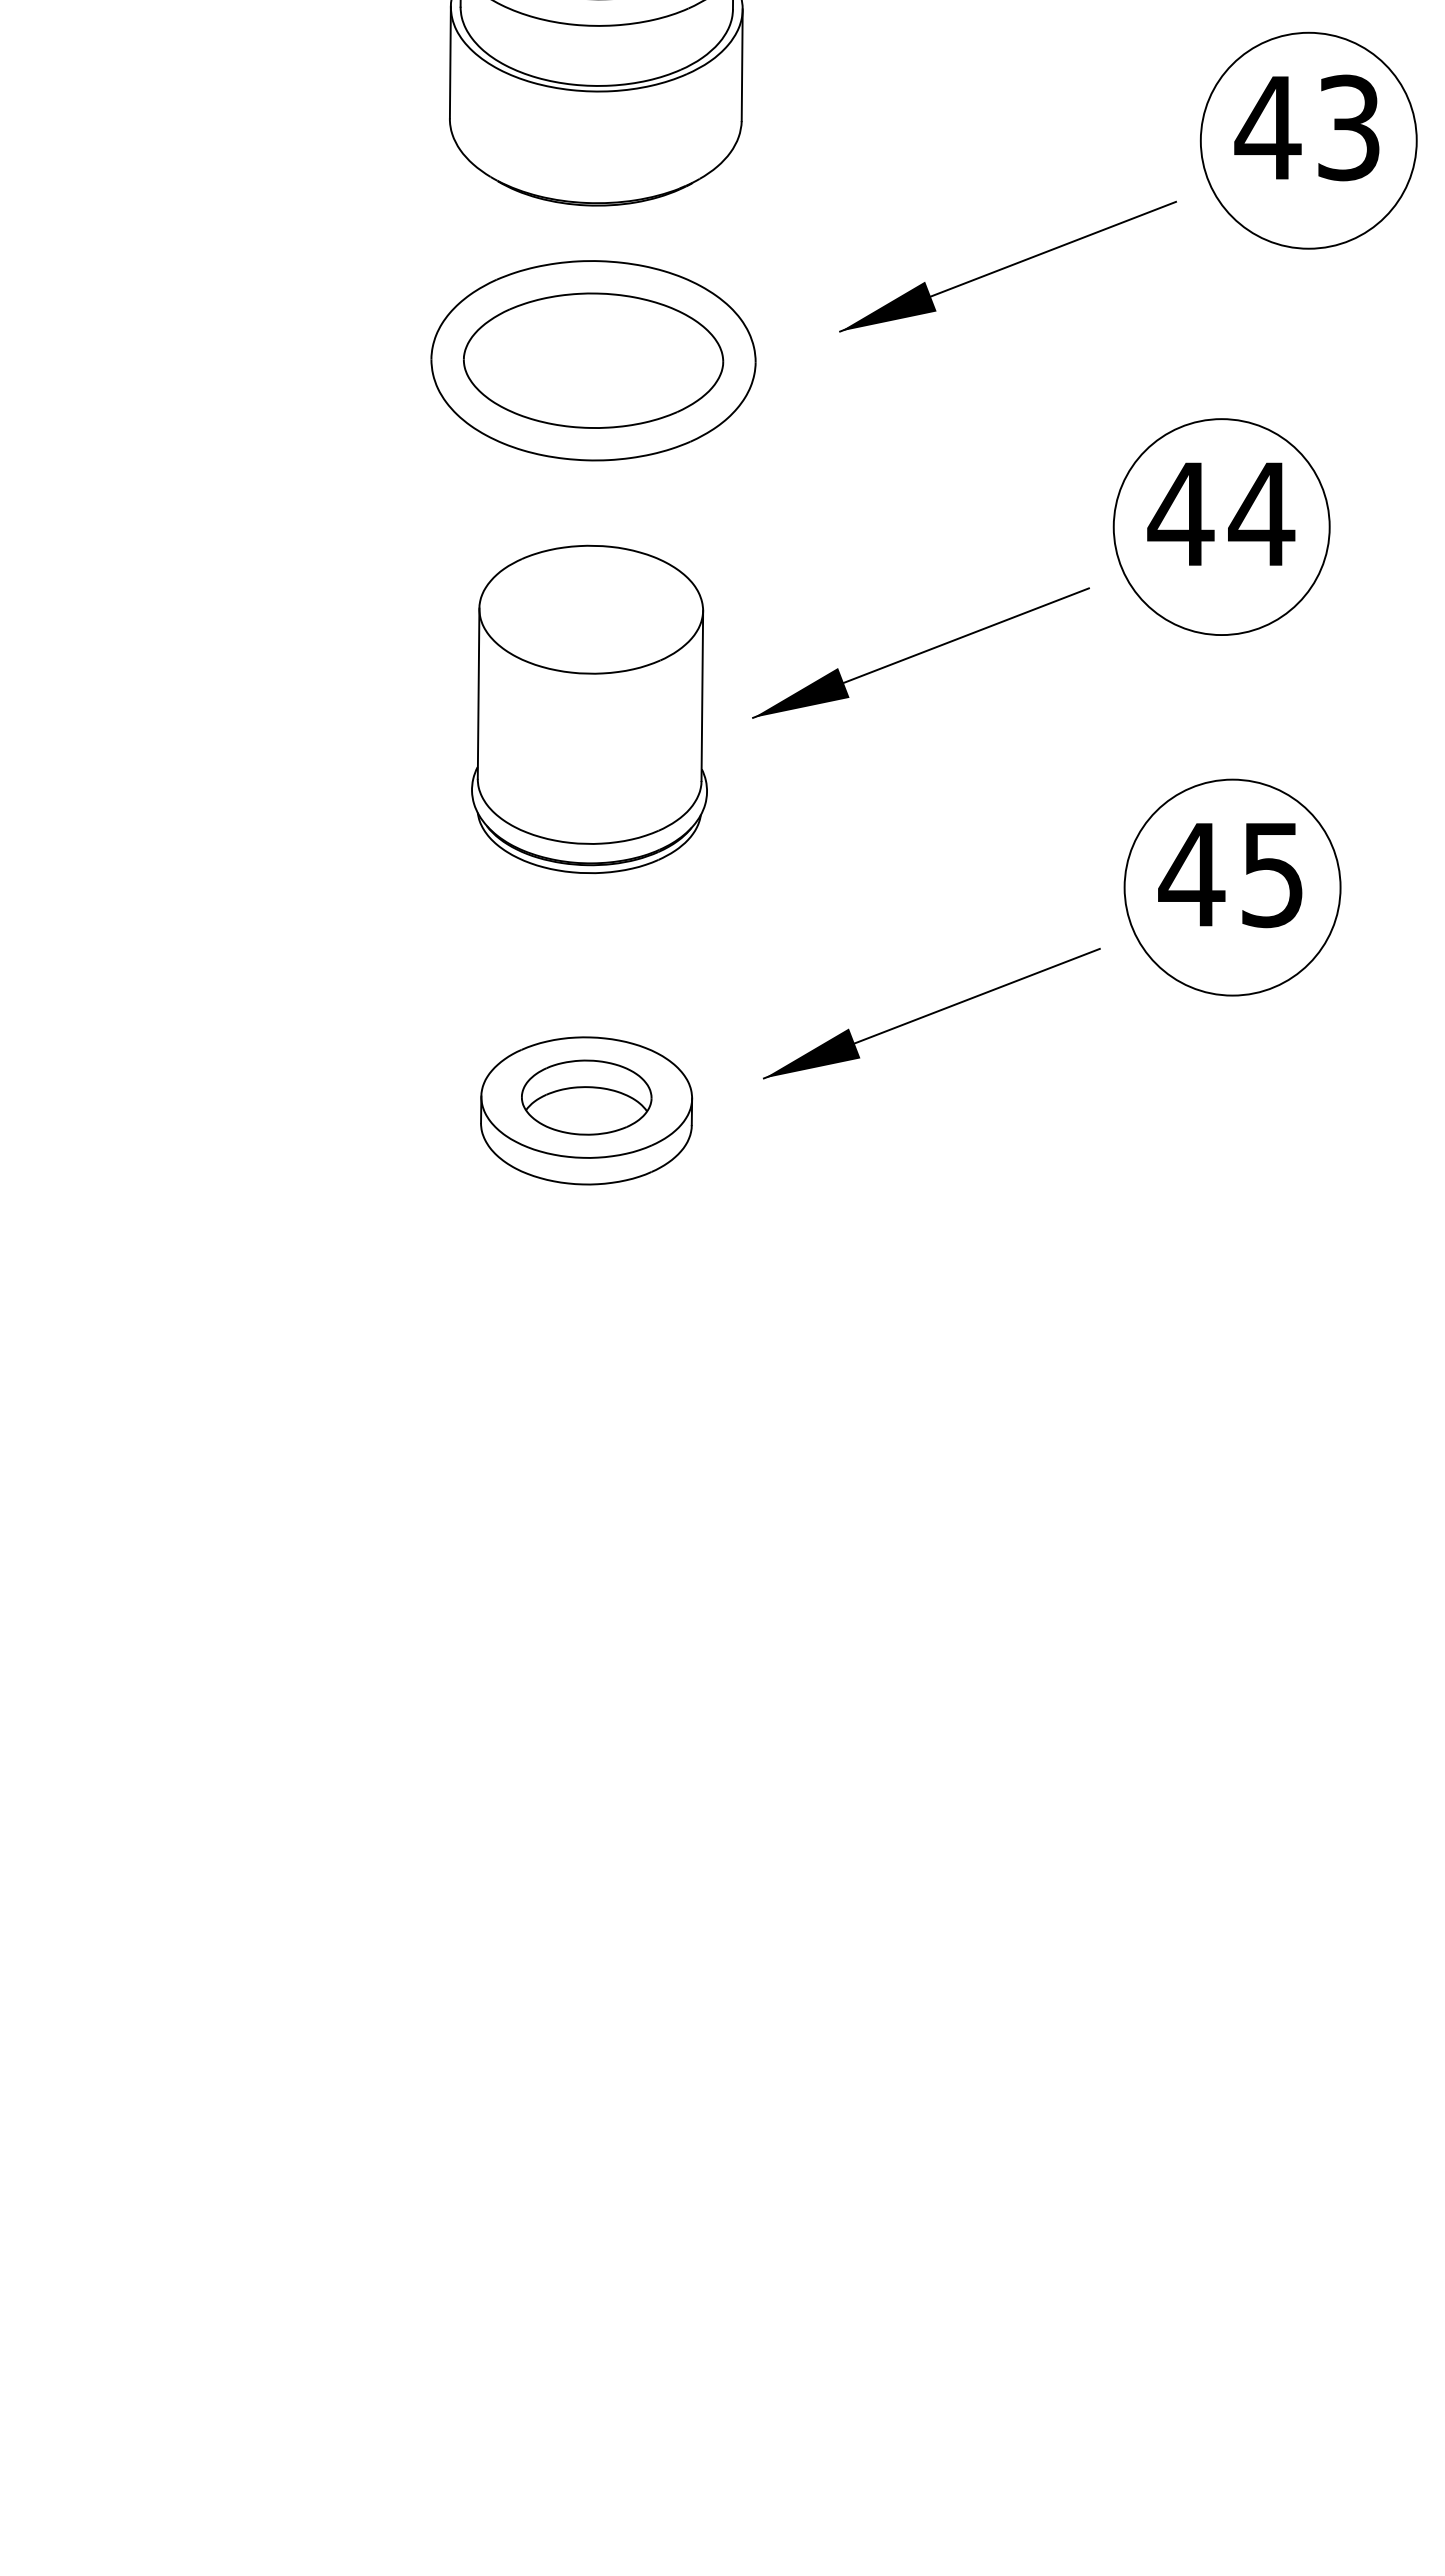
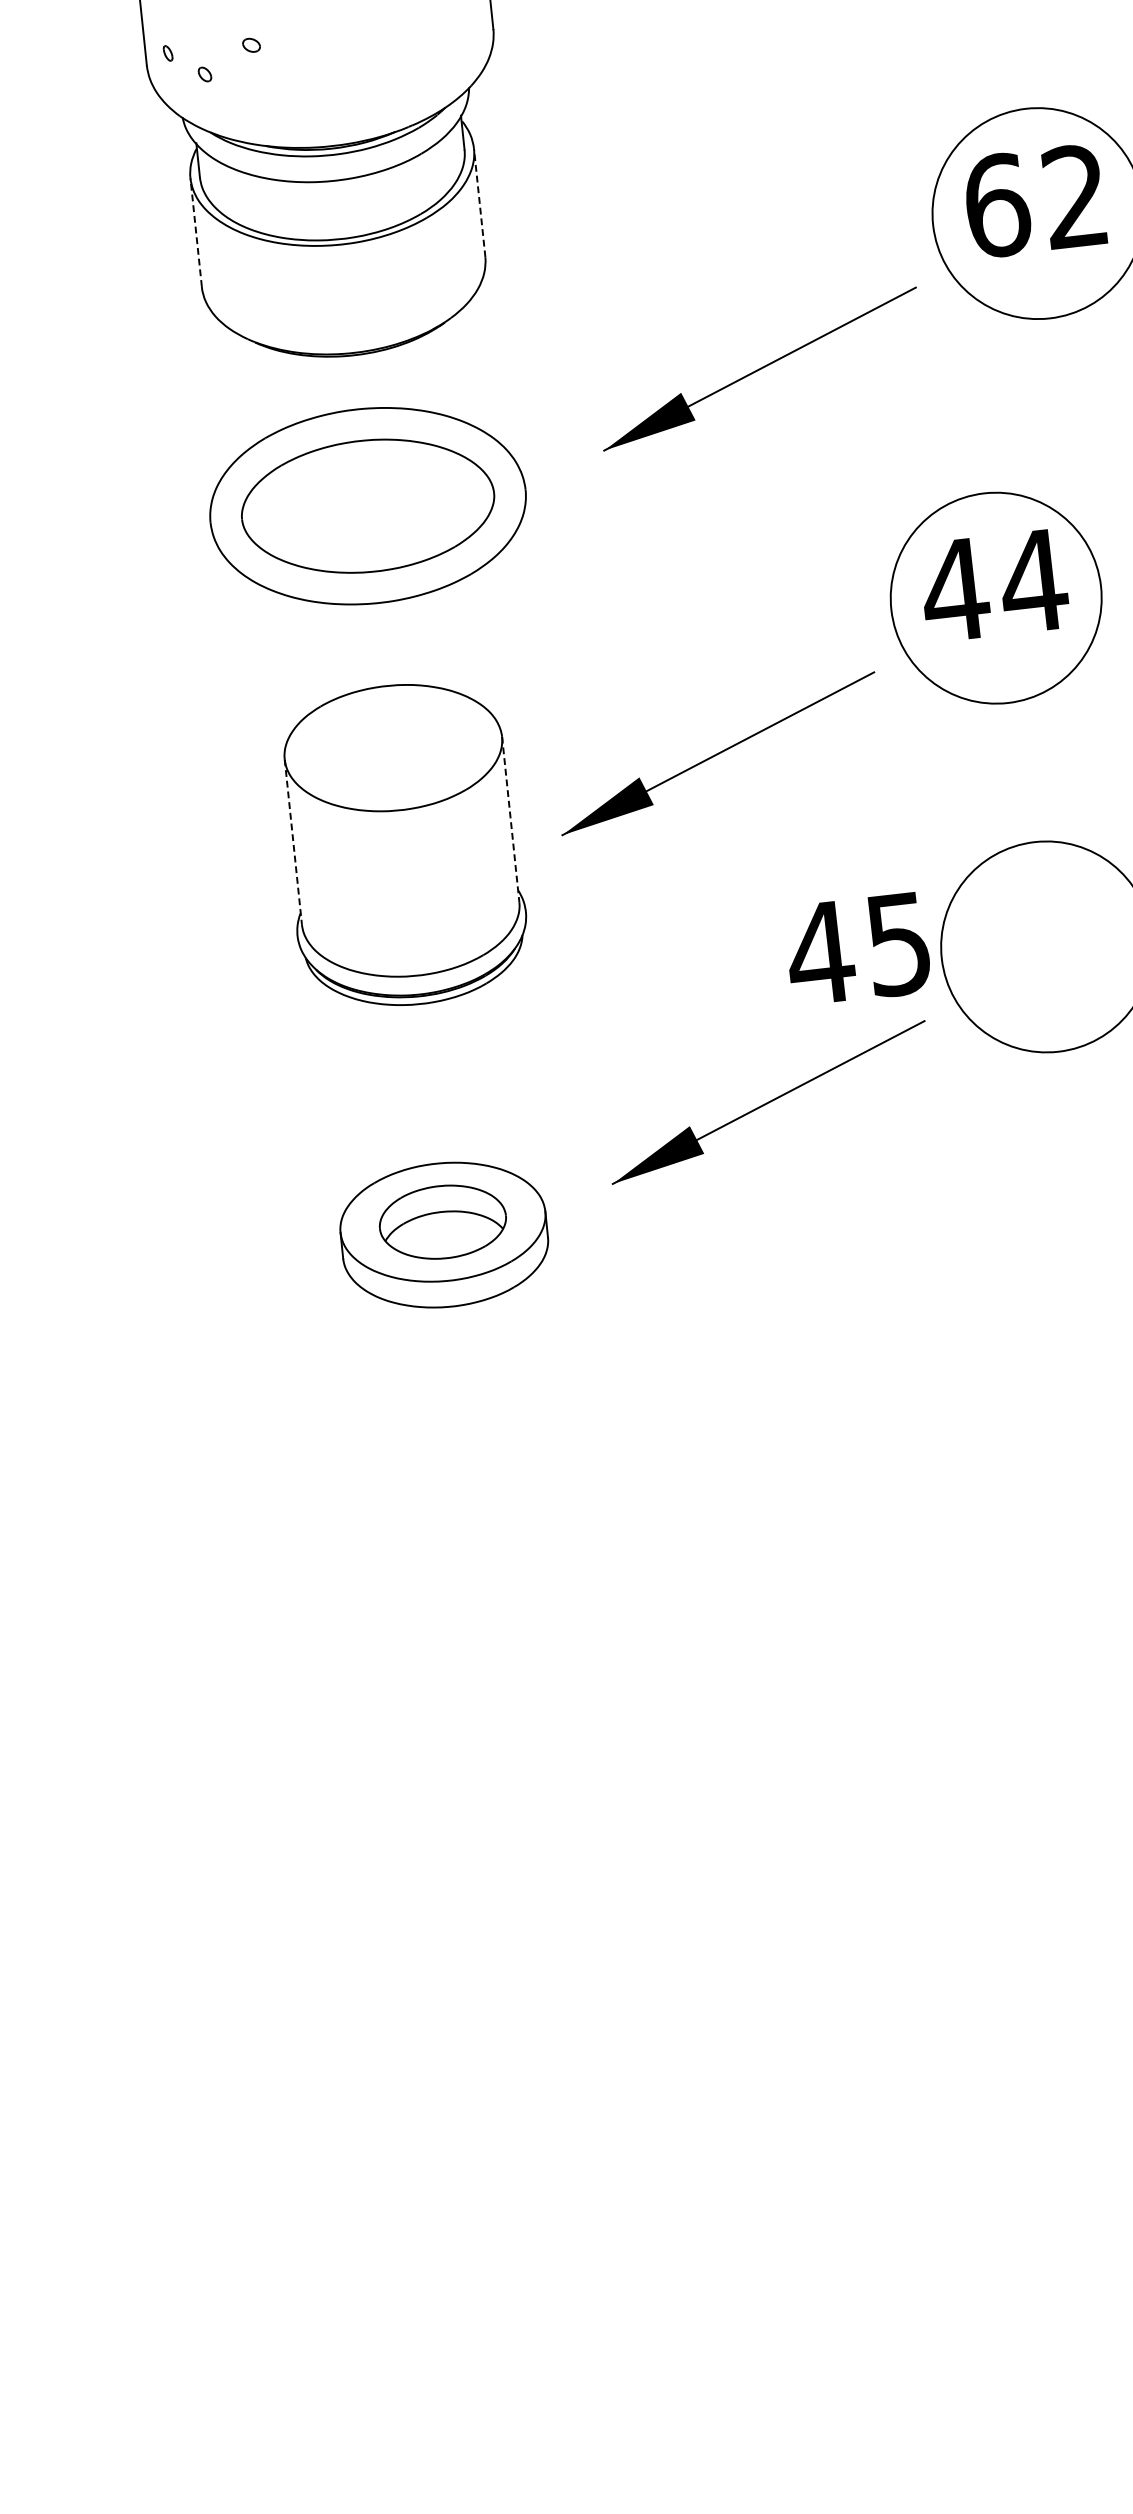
line: (450, 62) -> (196, 232), solid -> dashed
line: (742, 65) -> (480, 203), solid -> dashed
text: (1306, 127) -> (1034, 200), 43 -> 62
line: (478, 694) -> (293, 842), solid -> dashed
line: (702, 696) -> (510, 820), solid -> dashed
text: (1230, 875) -> (858, 949), moved

